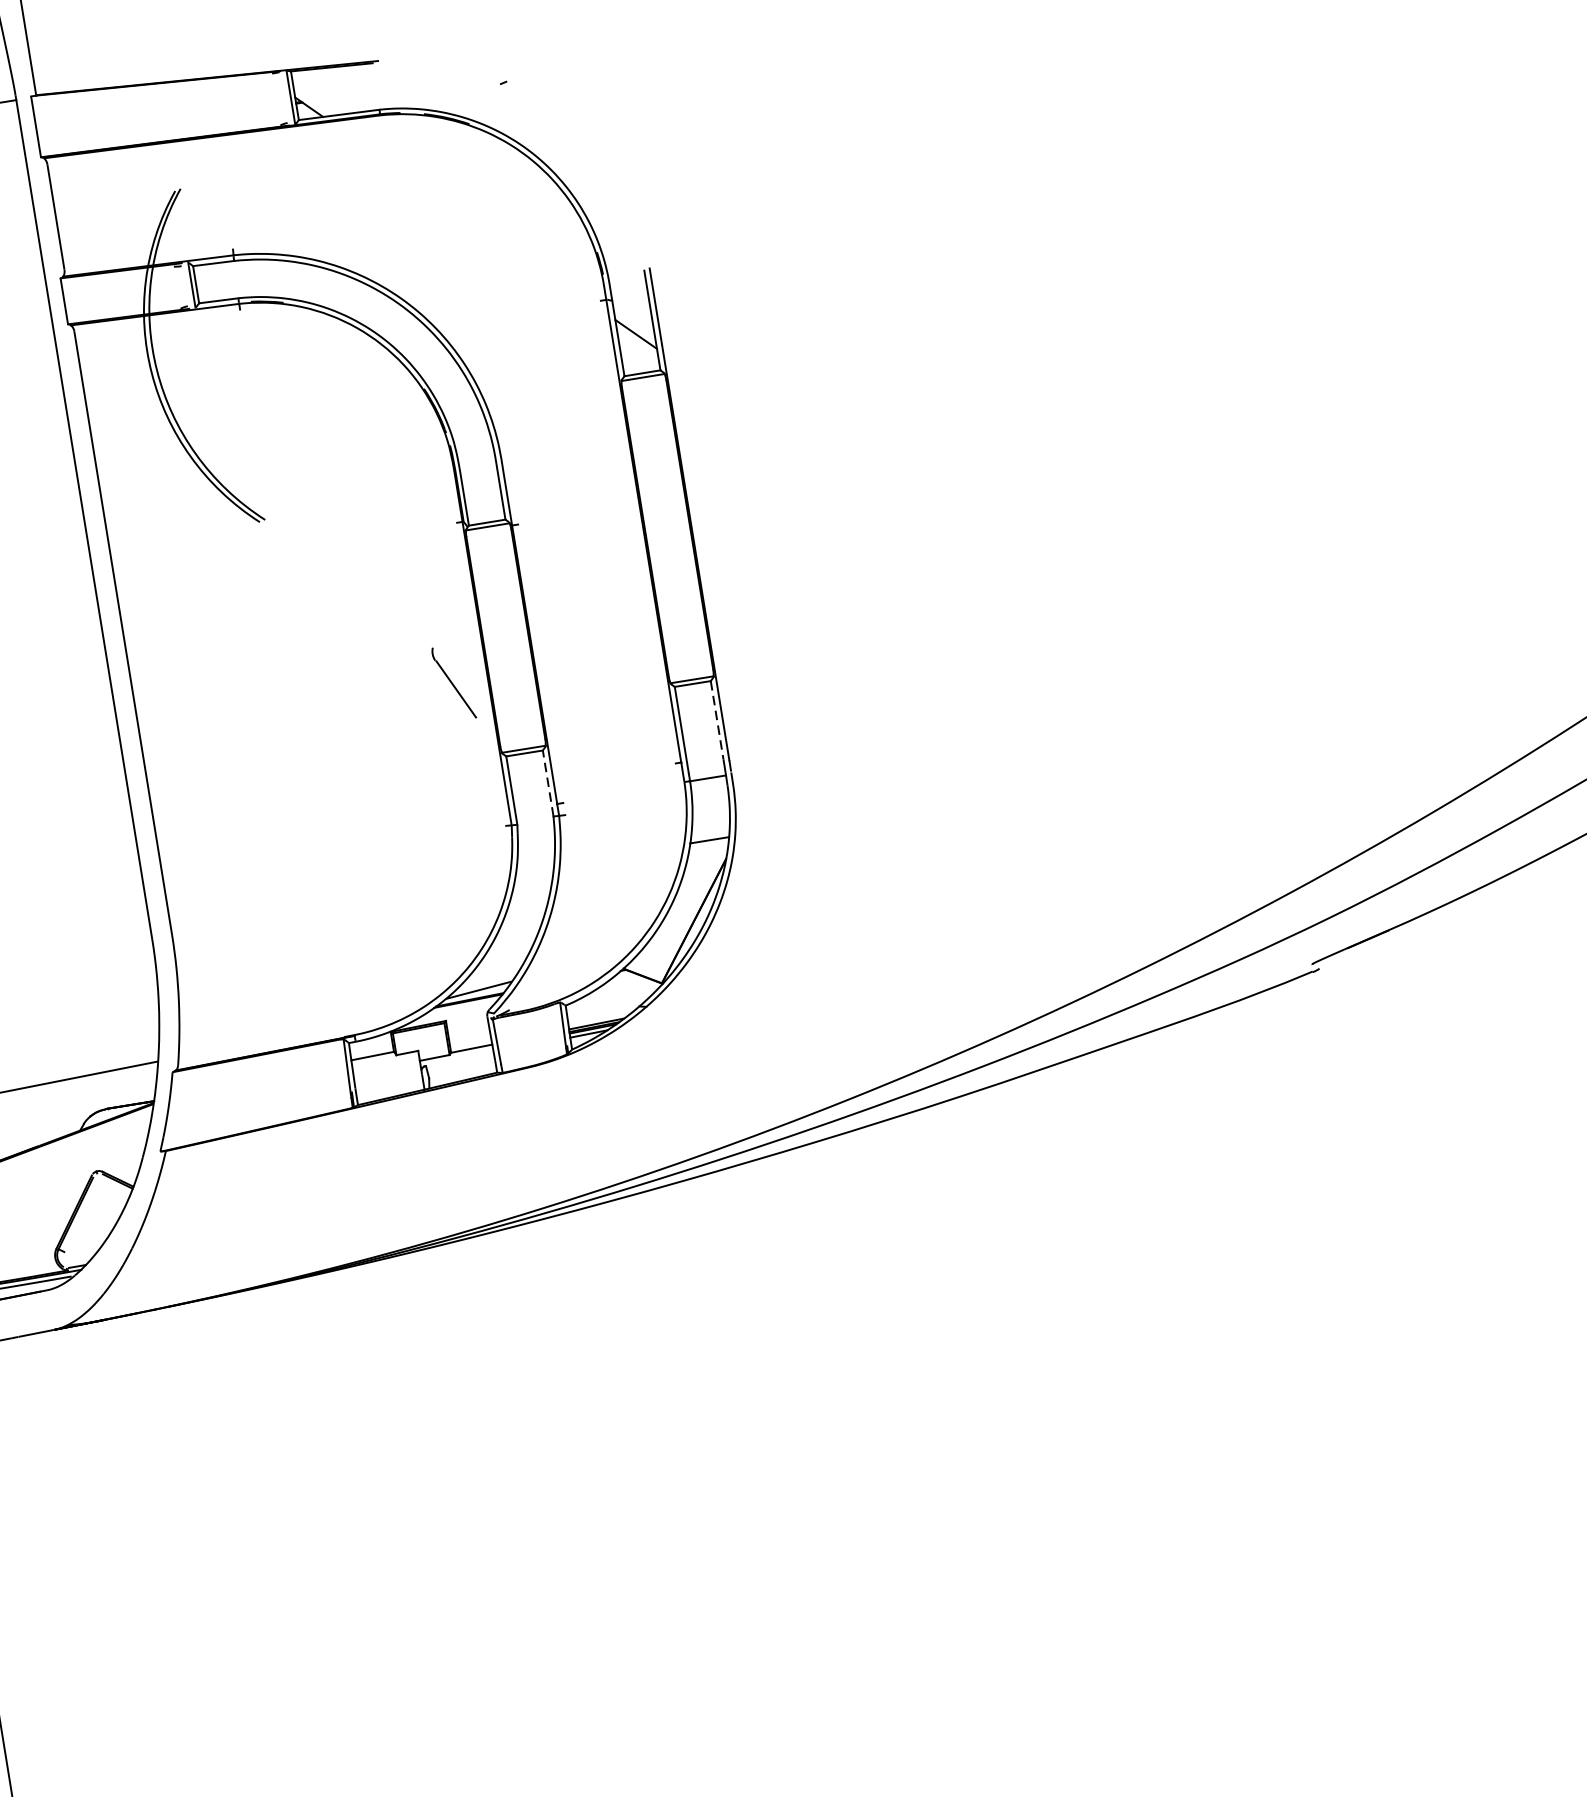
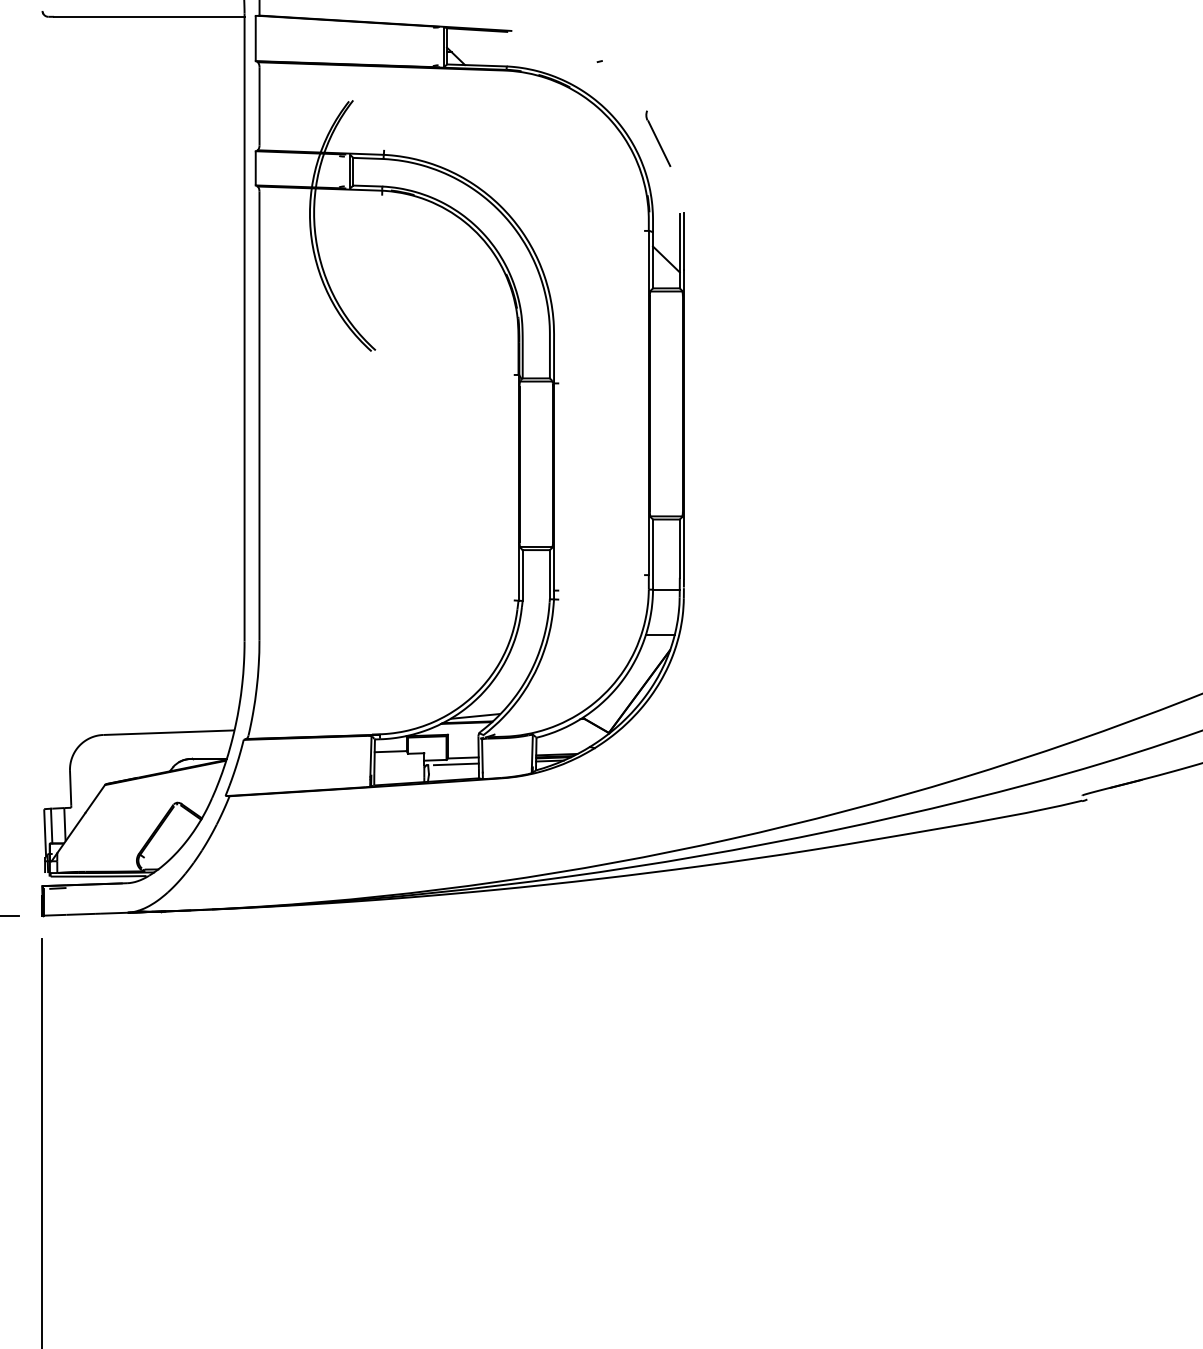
part: (454, 682) -> (658, 138), moved
line: (716, 721) -> (679, 549), dashed -> solid
line: (547, 783) -> (549, 574), dashed -> solid
line: (462, 1059) -> (455, 764), added

